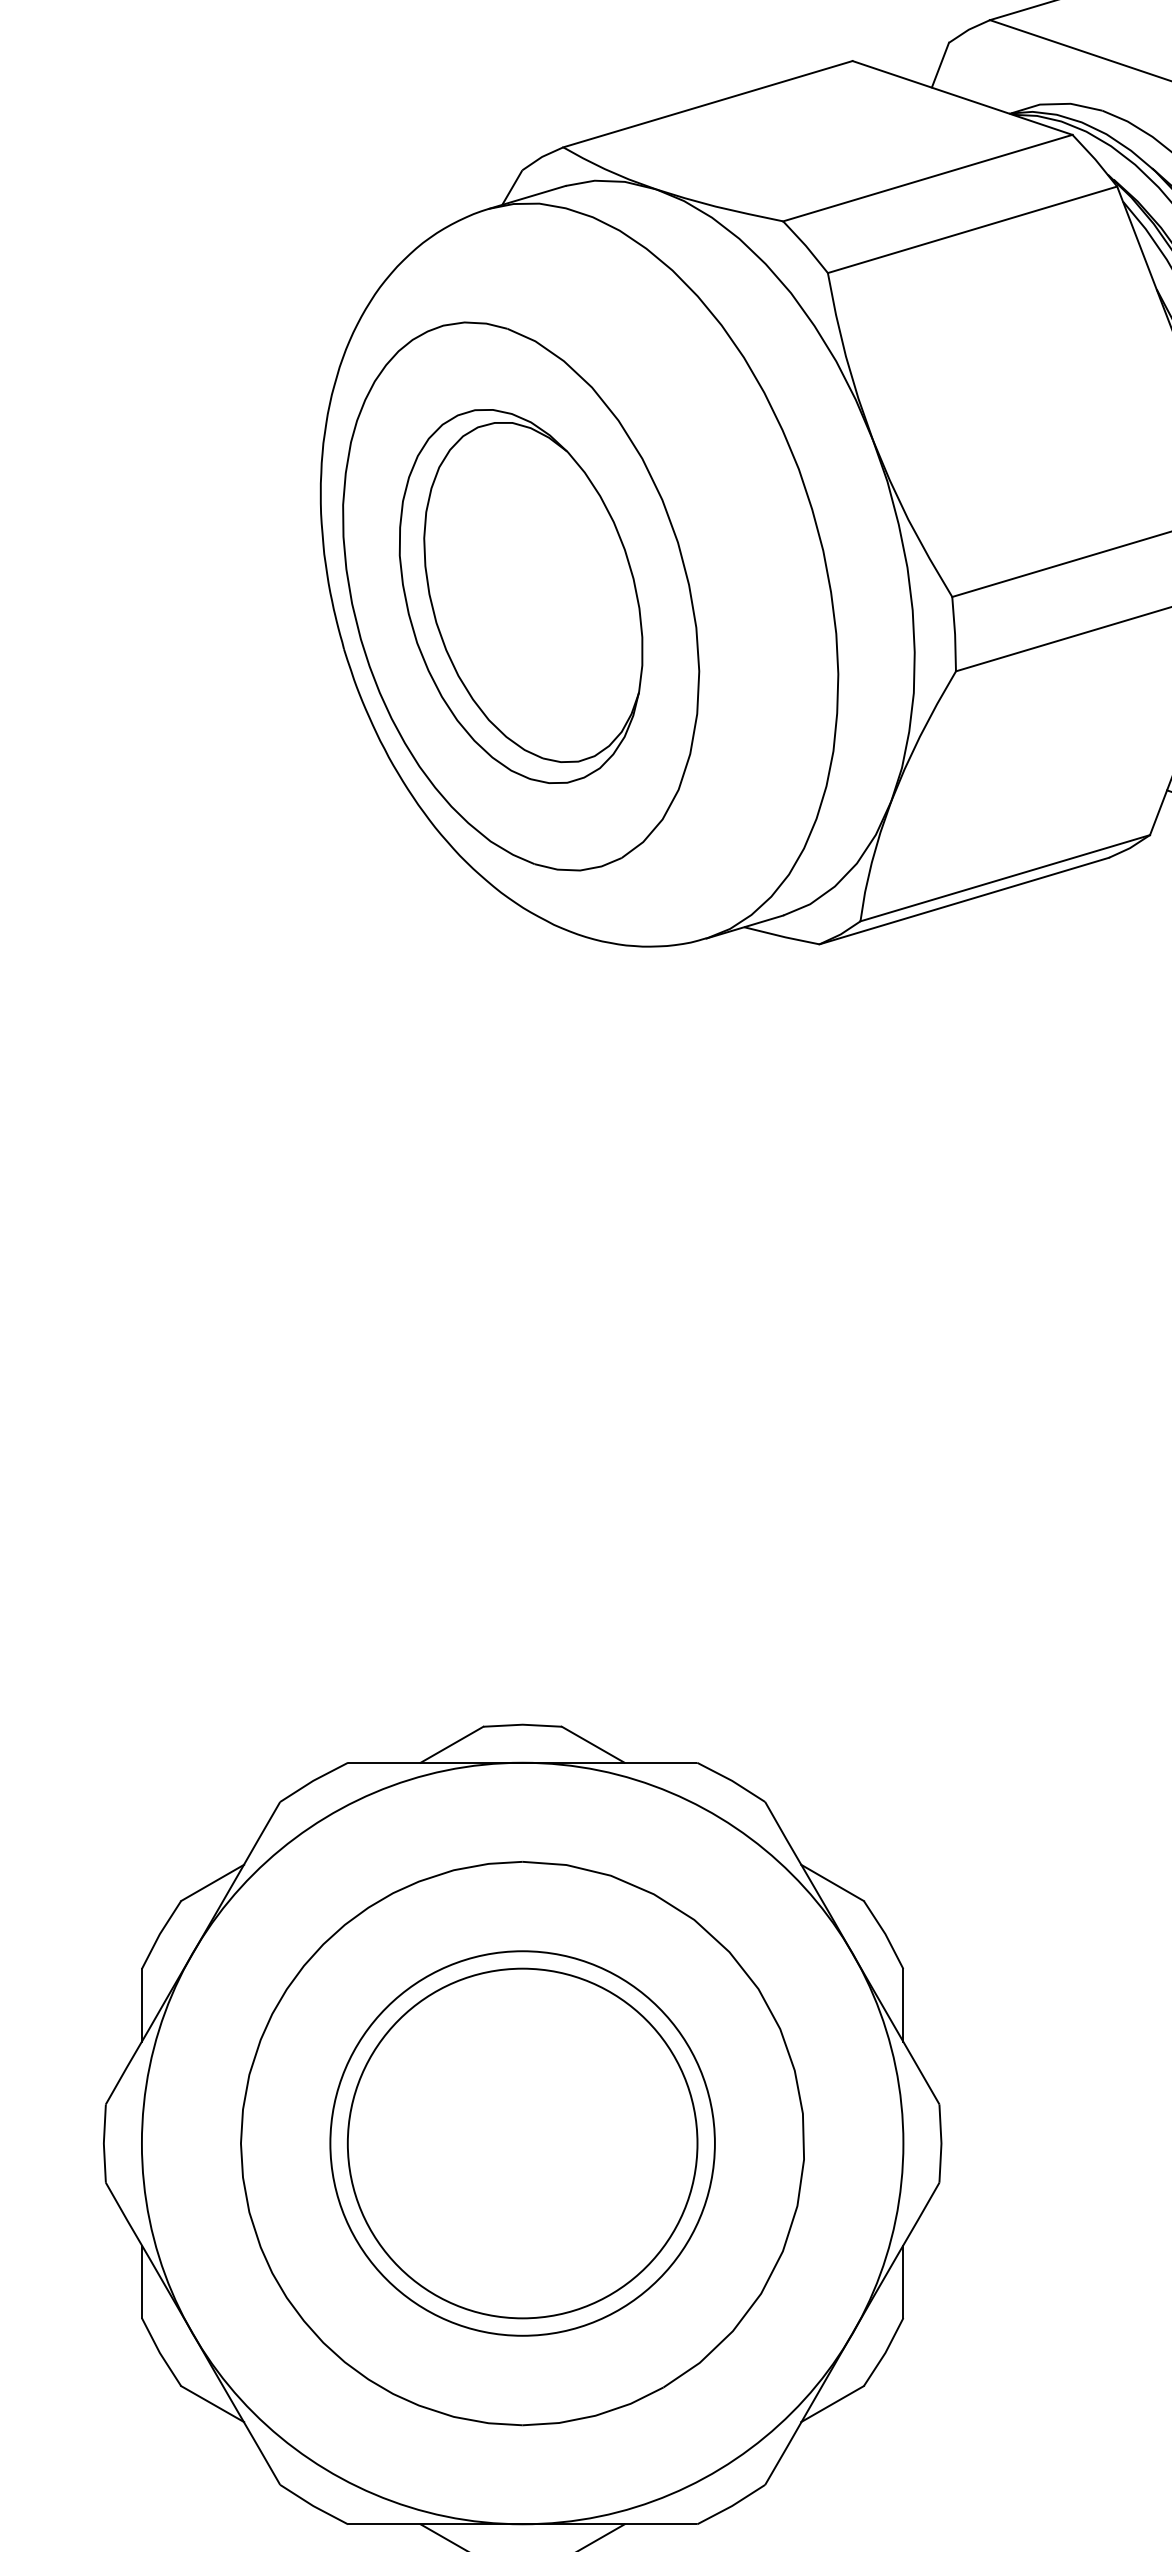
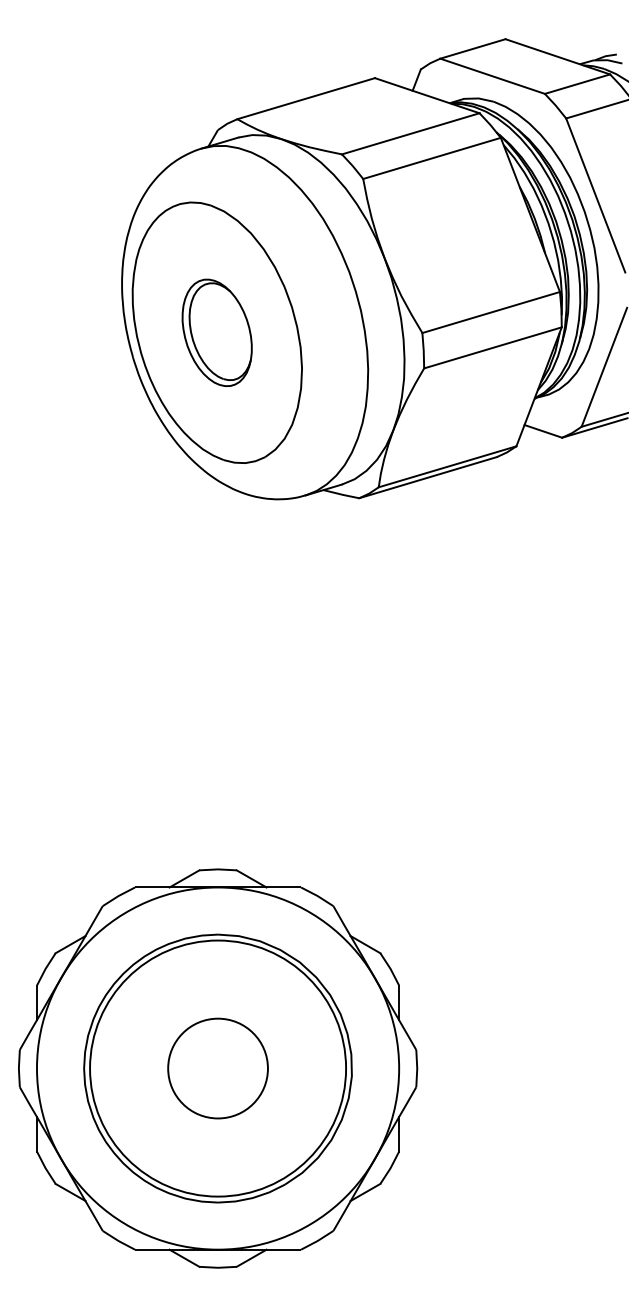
part: (519, 595) -> (216, 332), size x0.6
circle: (521, 2143) -> (217, 1068), size x0.6
circle: (521, 2143) -> (217, 1068), size x1.4

